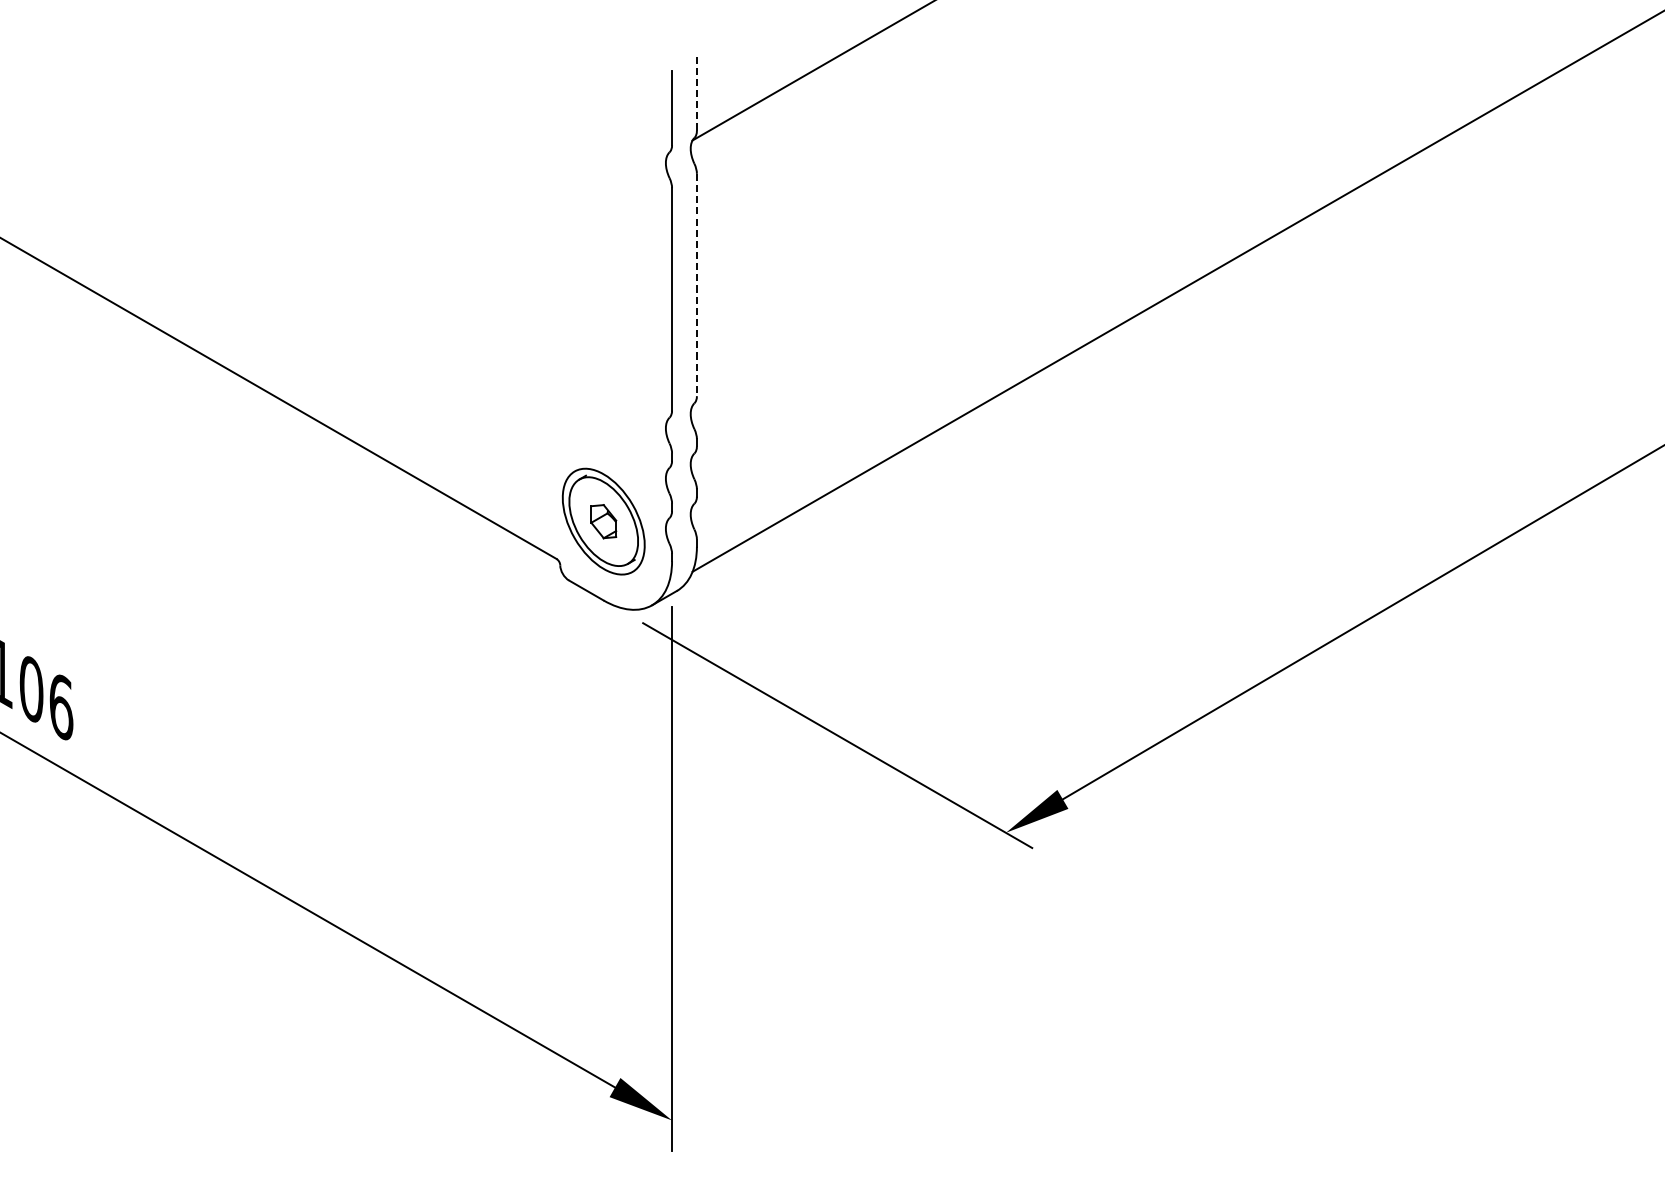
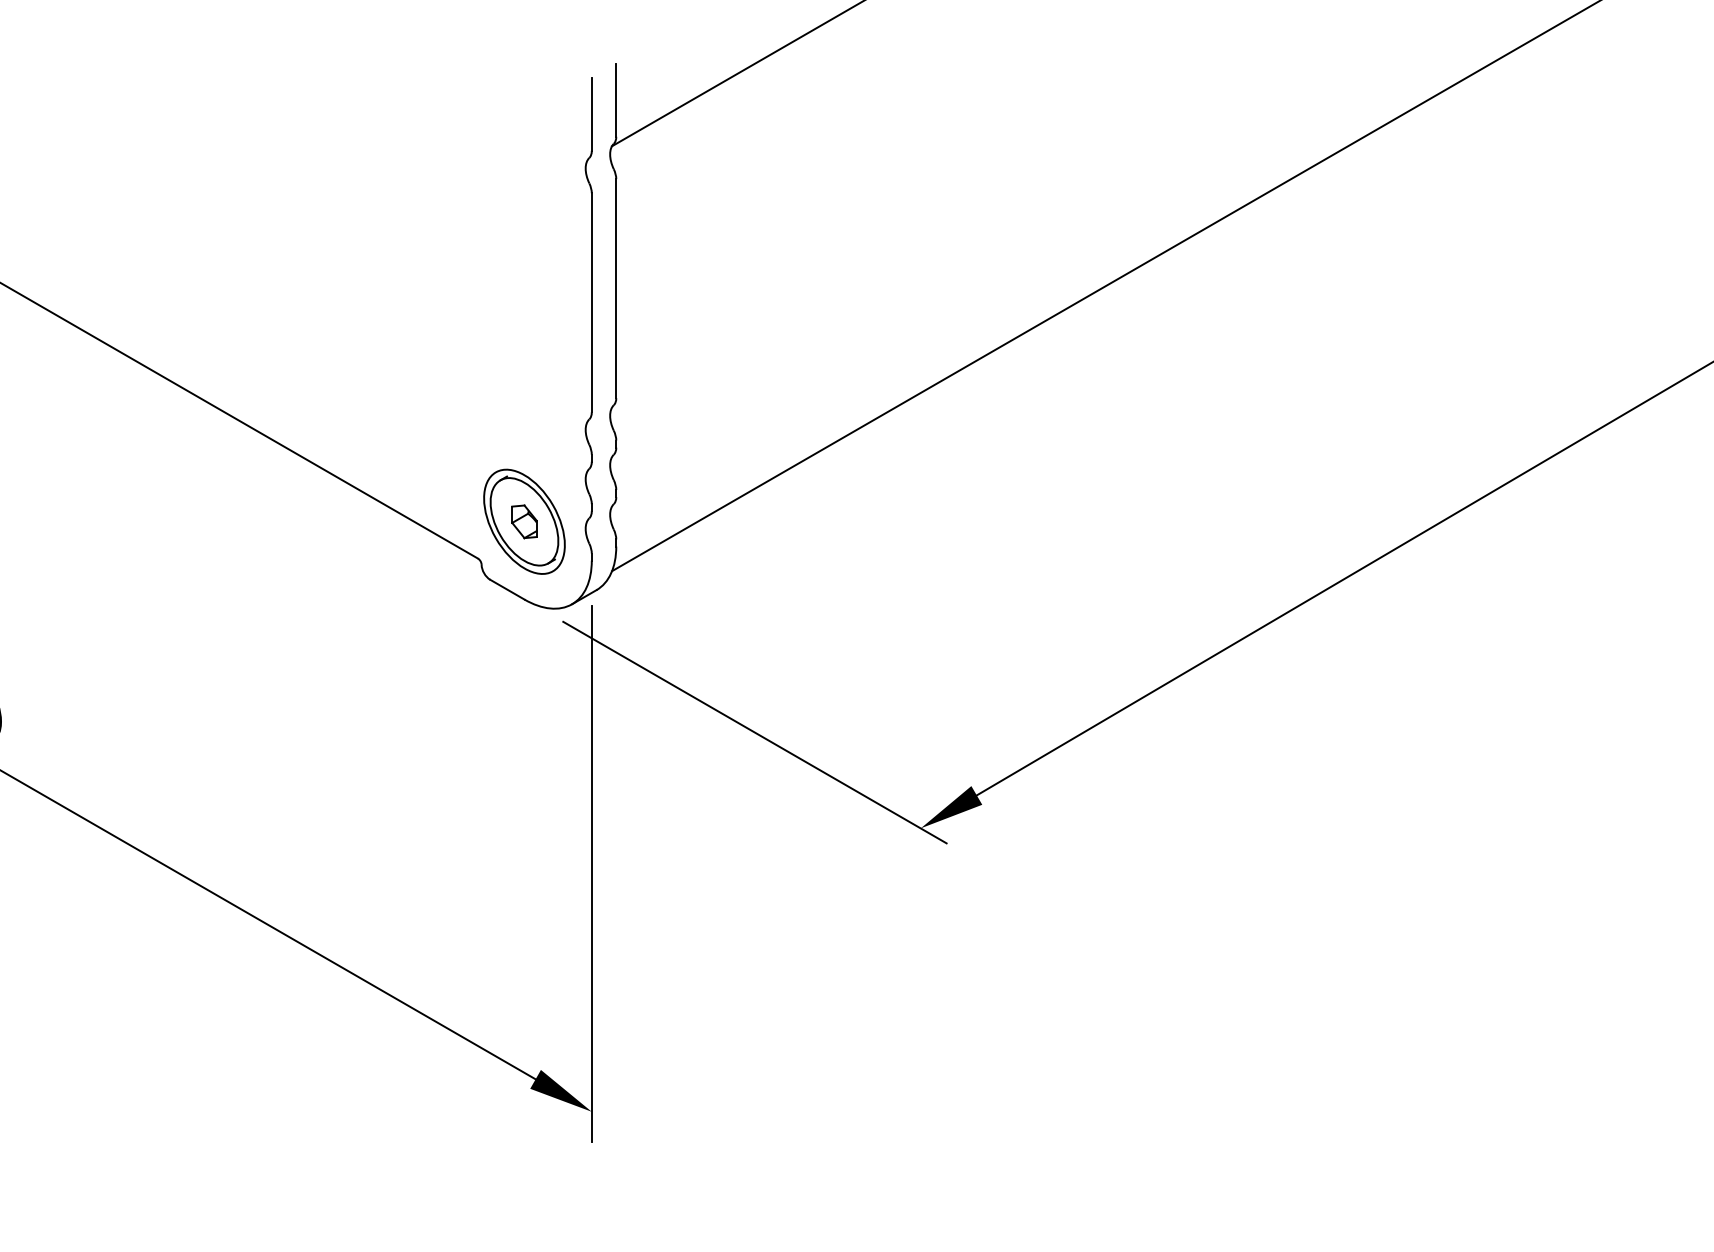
line: (697, 94) -> (616, 100), dashed -> solid
line: (697, 284) -> (616, 288), dashed -> solid

